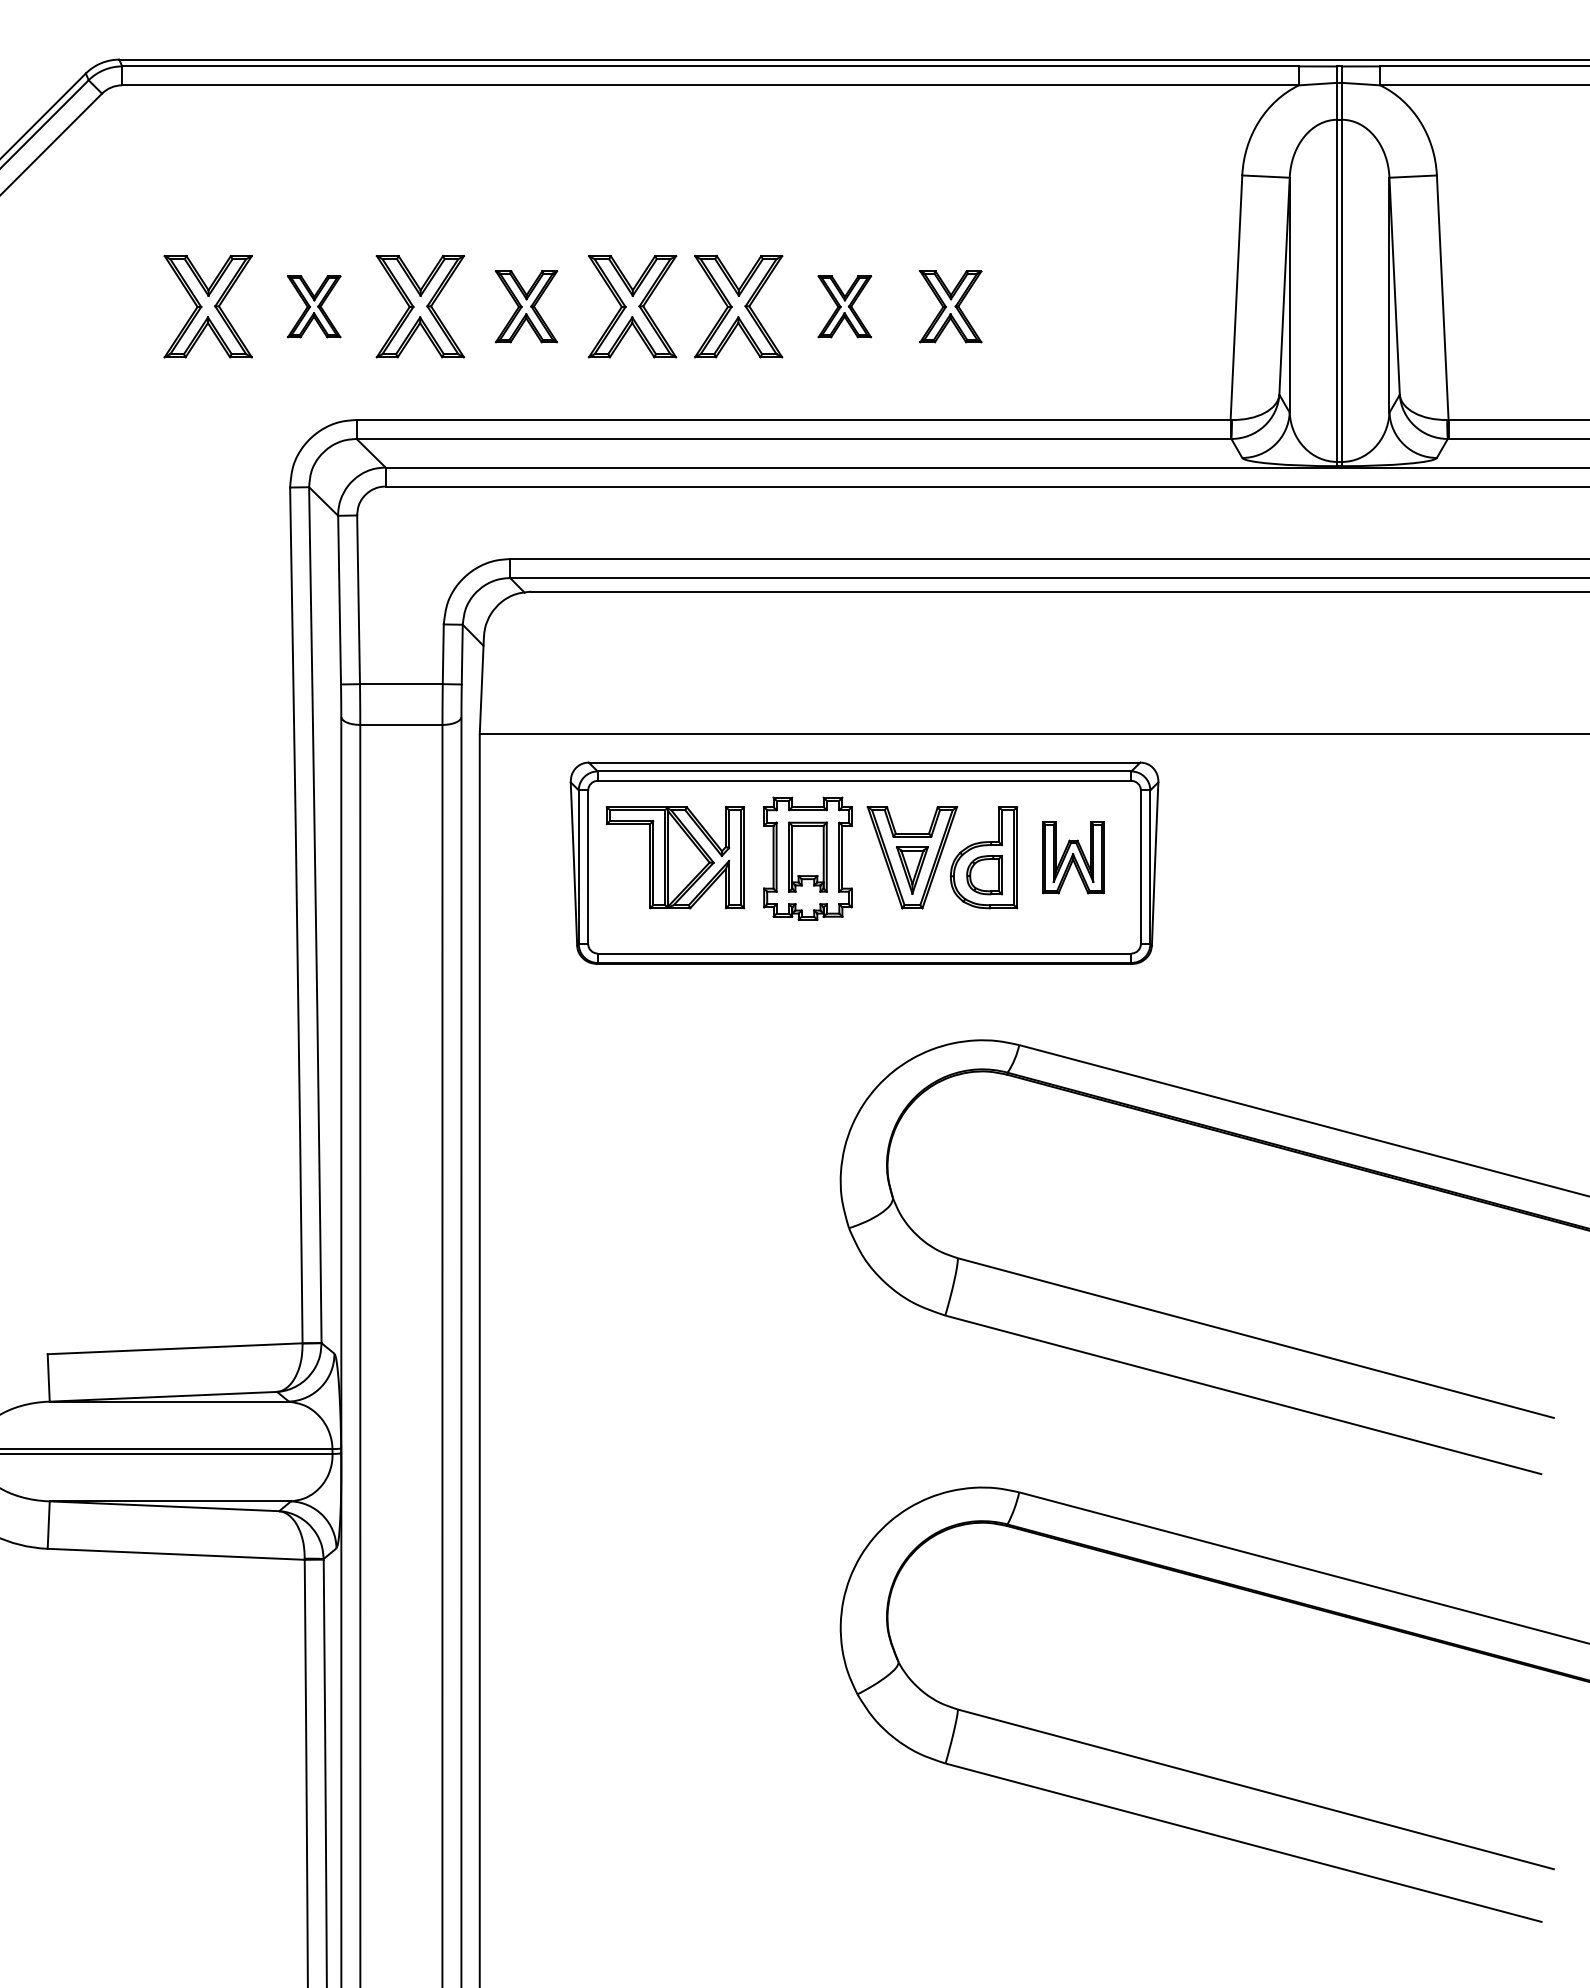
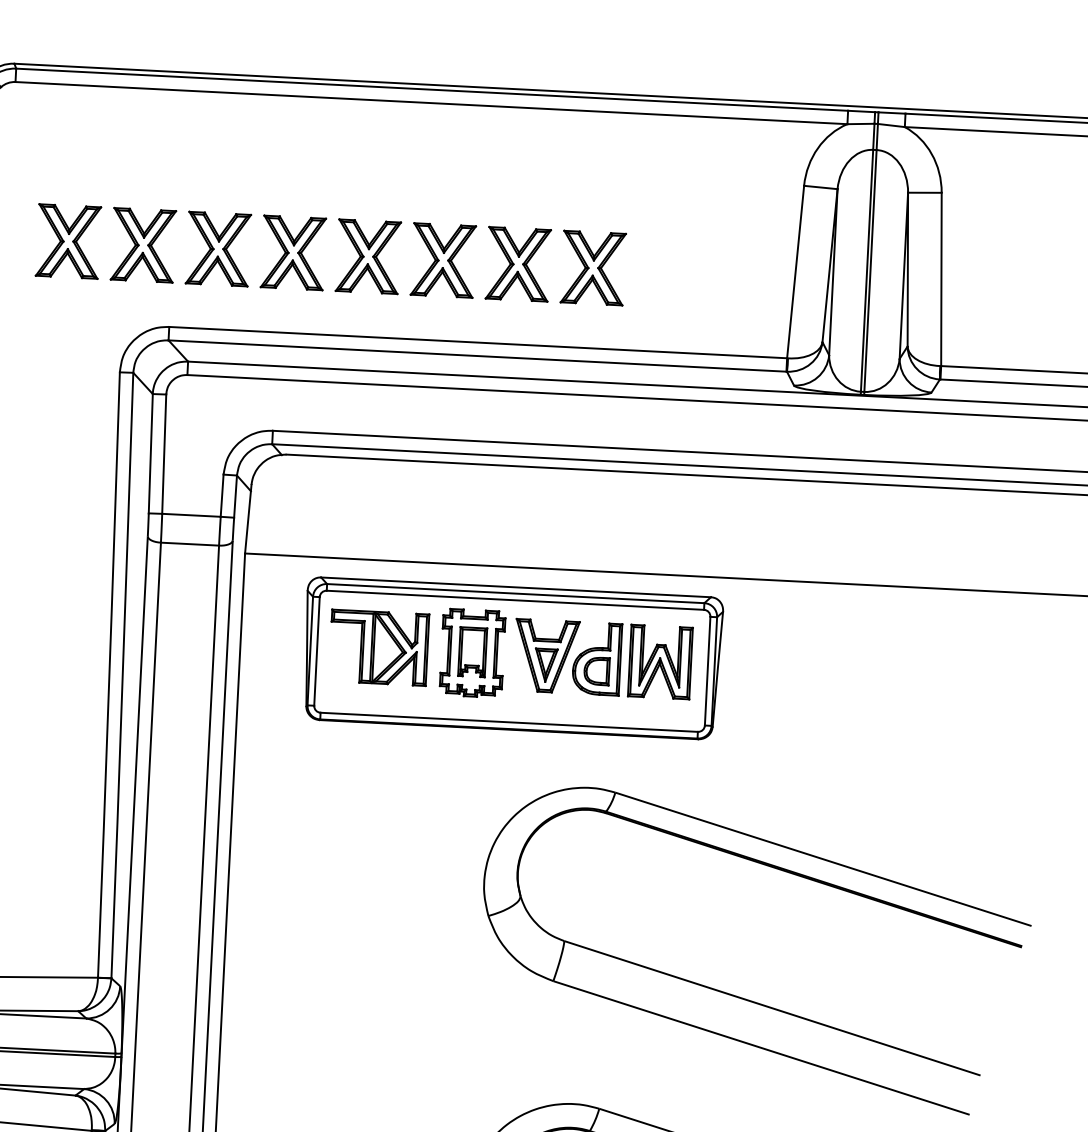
part: (313, 306) -> (142, 245), size x1.67
part: (526, 306) -> (293, 252), size x1.43
part: (844, 306) -> (518, 264), size x1.67
part: (950, 306) -> (593, 268), size x1.43
part: (1073, 857) -> (660, 661), size x1.43

